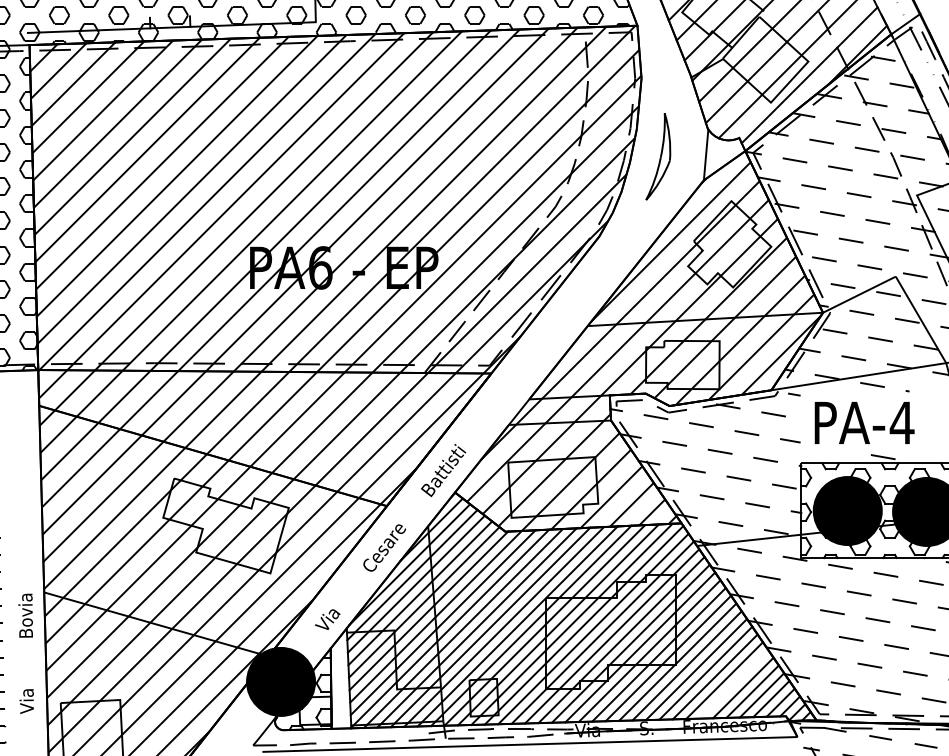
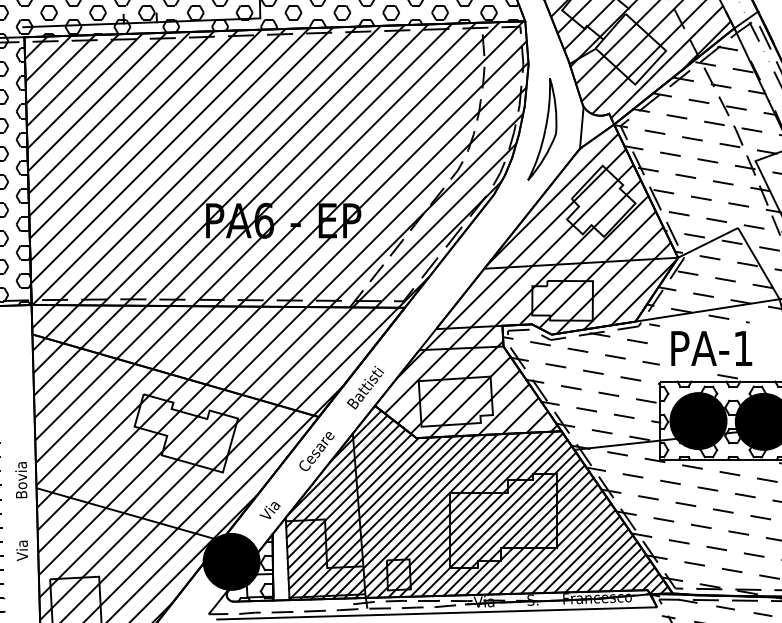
part: (658, 156) -> (542, 129), size x1.43
text: (901, 422) -> (742, 348), PA-4 -> PA-1
text: (25, 653) -> (21, 511), moved
line: (733, 684) -> (604, 563), added

